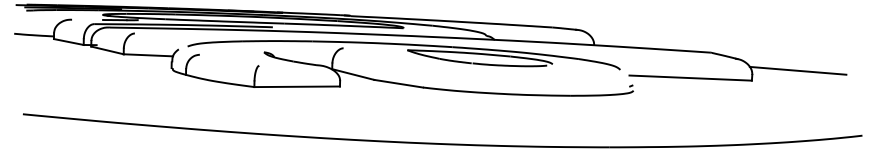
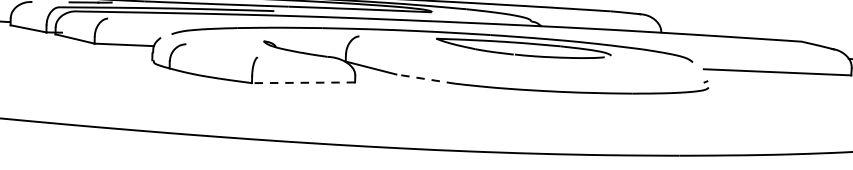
line: (398, 83) -> (425, 78), solid -> dashed
line: (297, 86) -> (303, 82), solid -> dashed

